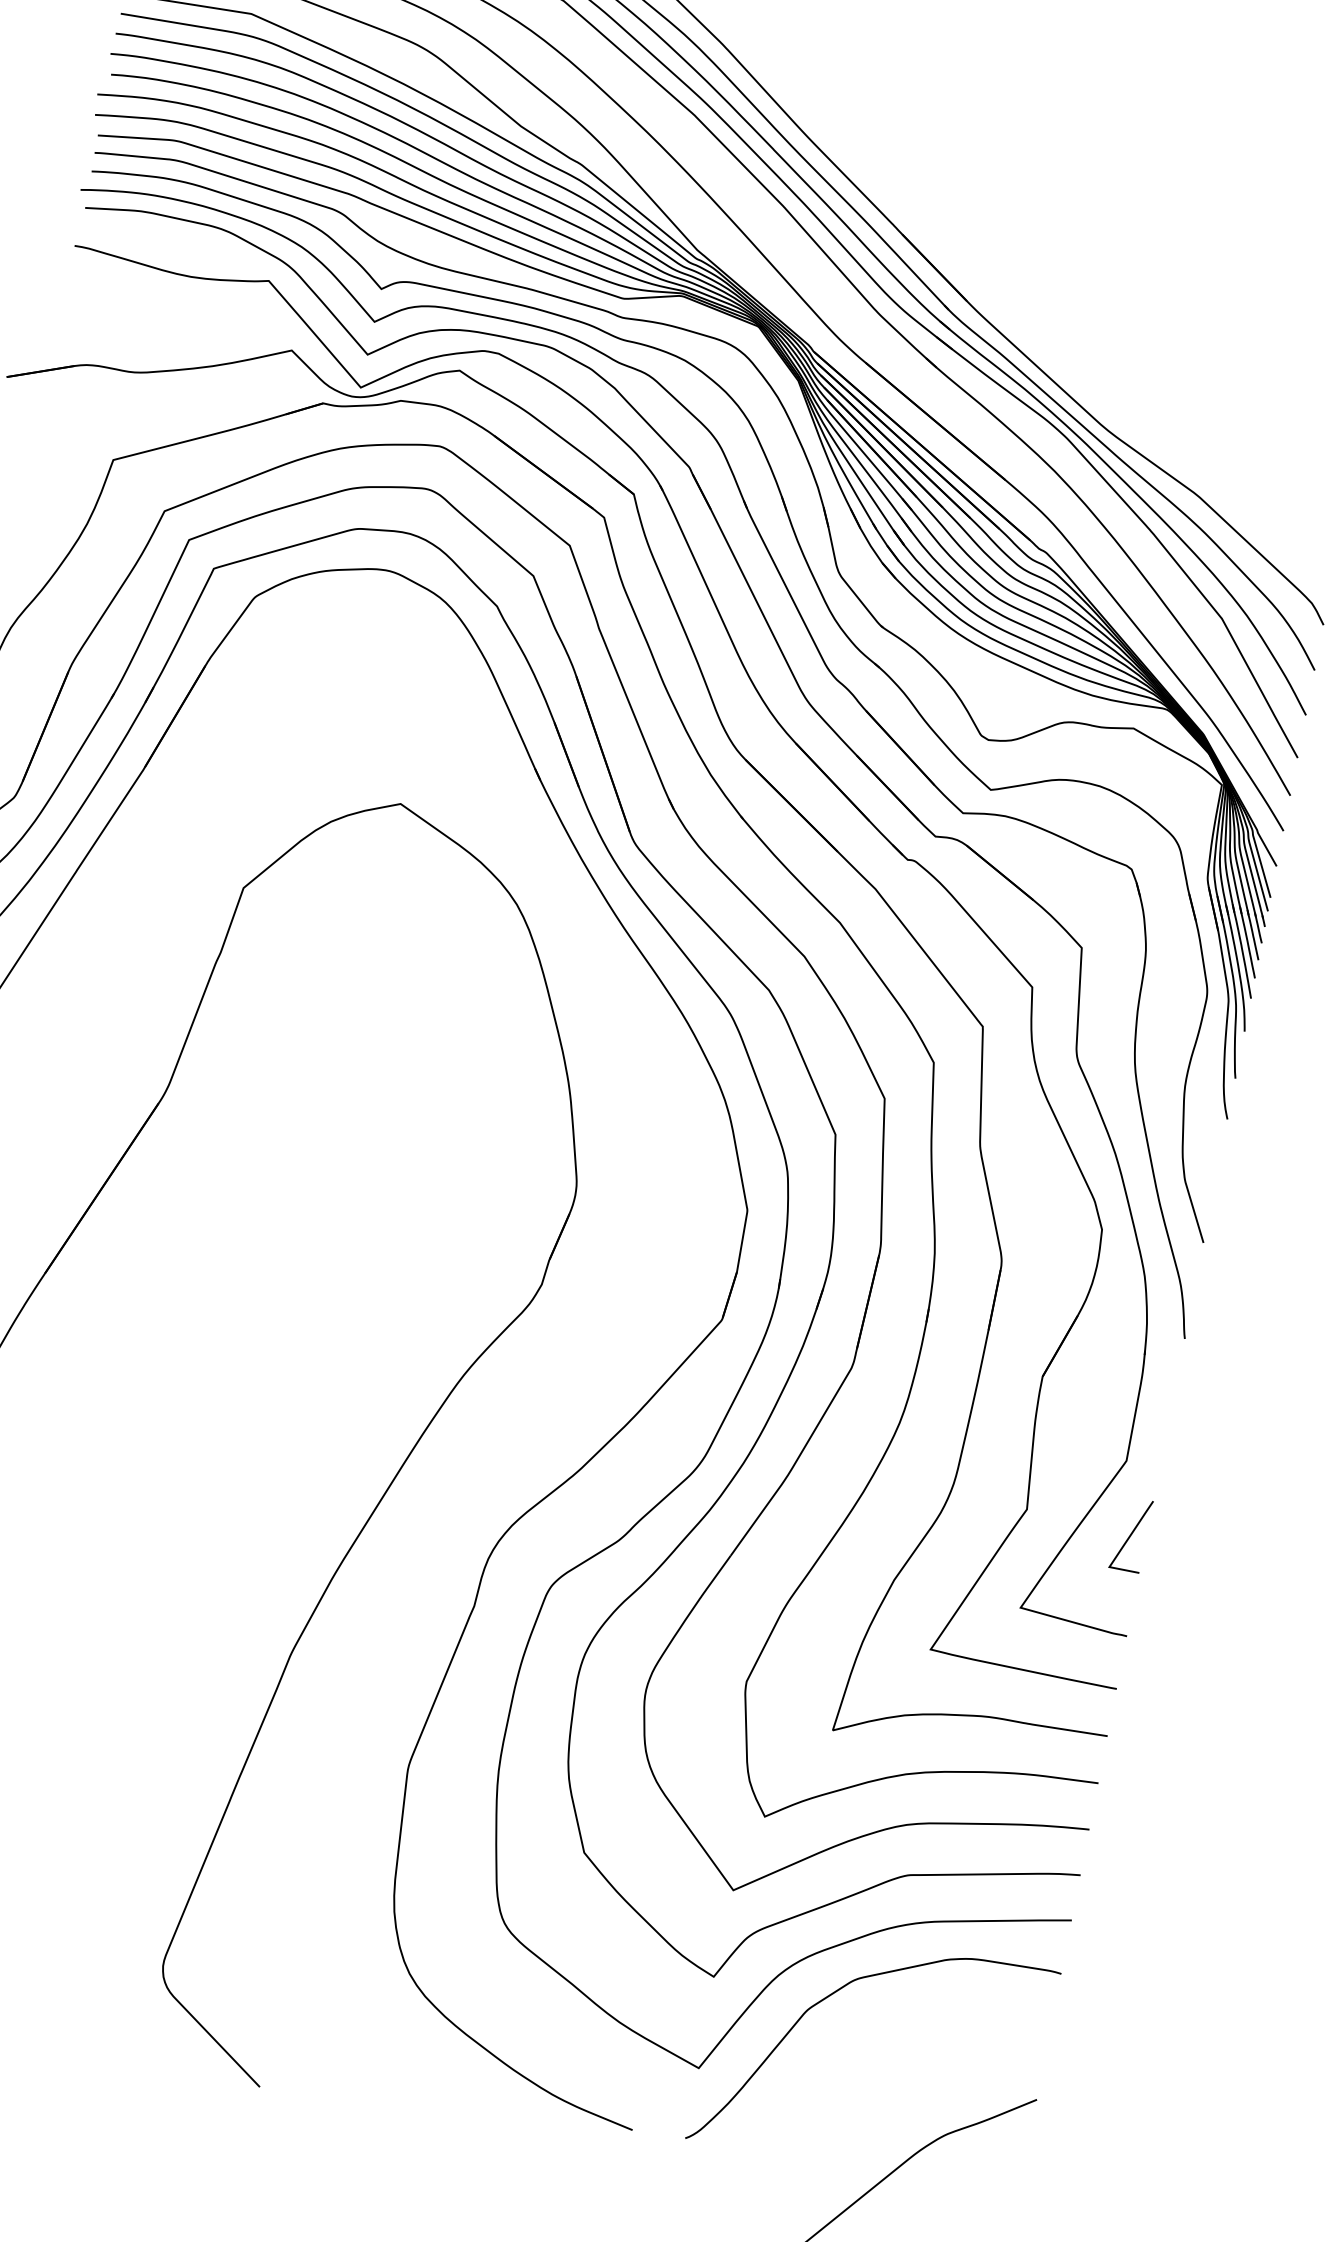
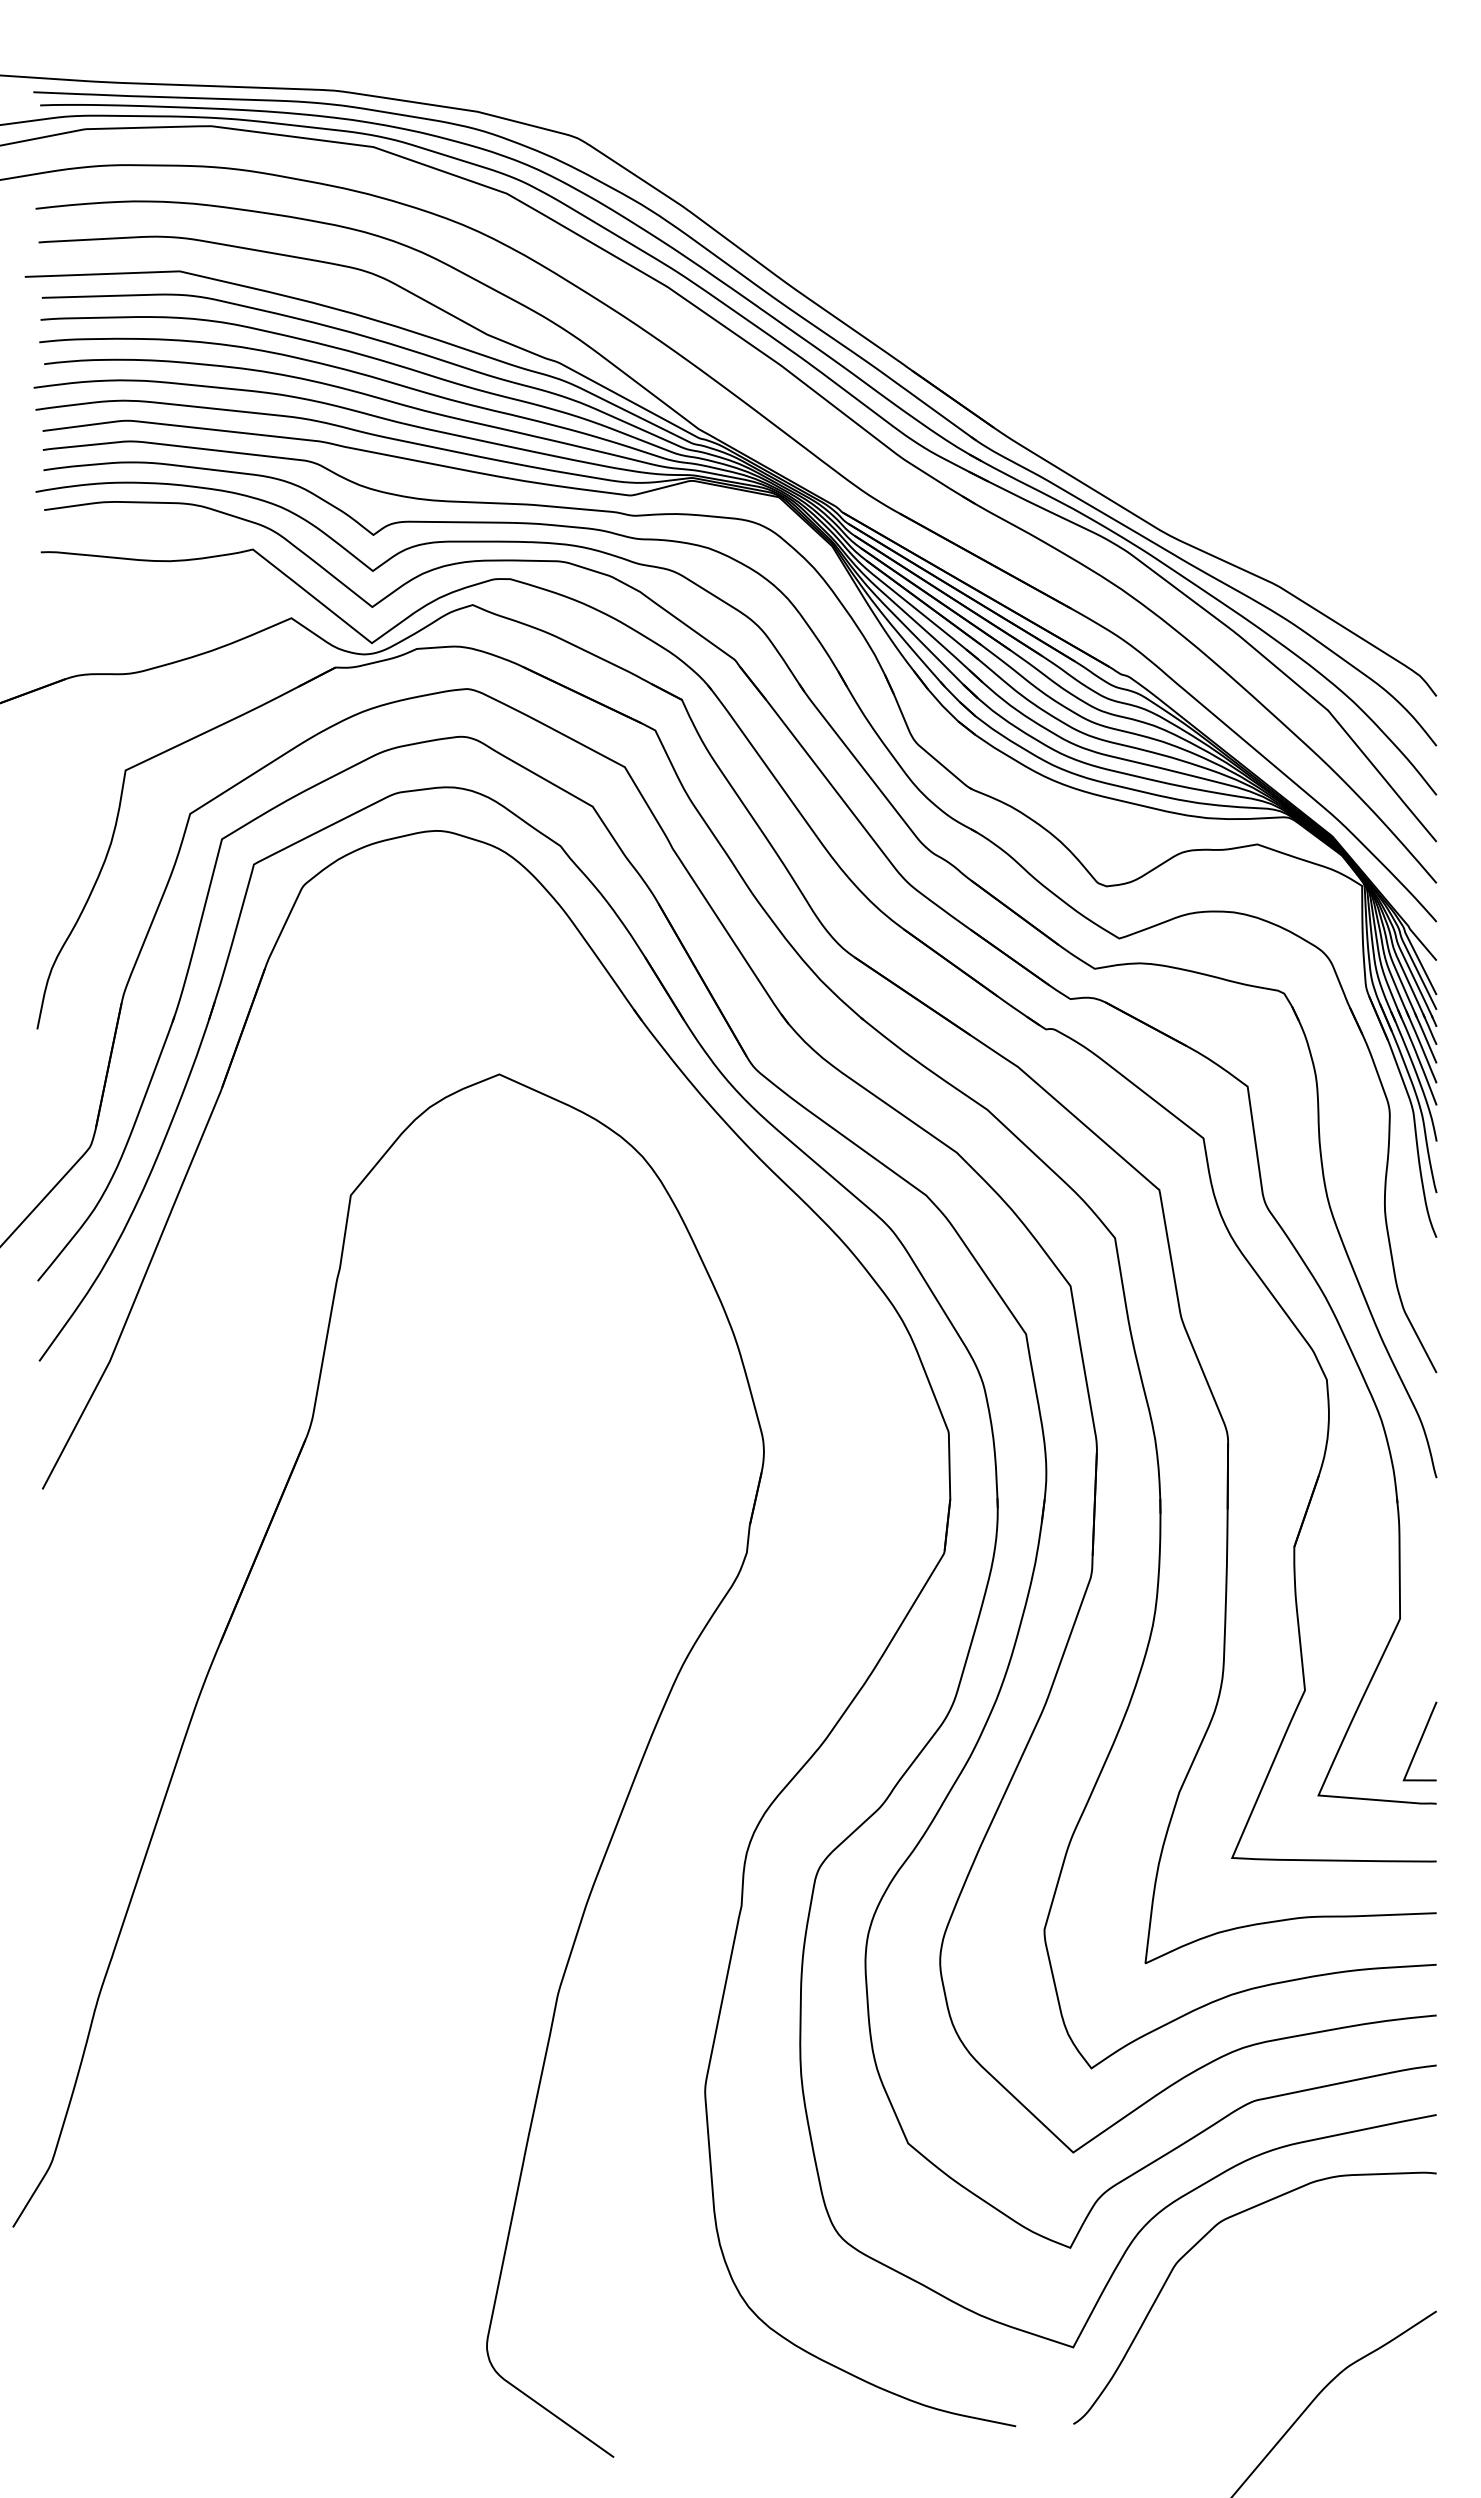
curve: (1130, 1534) -> (1419, 1741), moved

